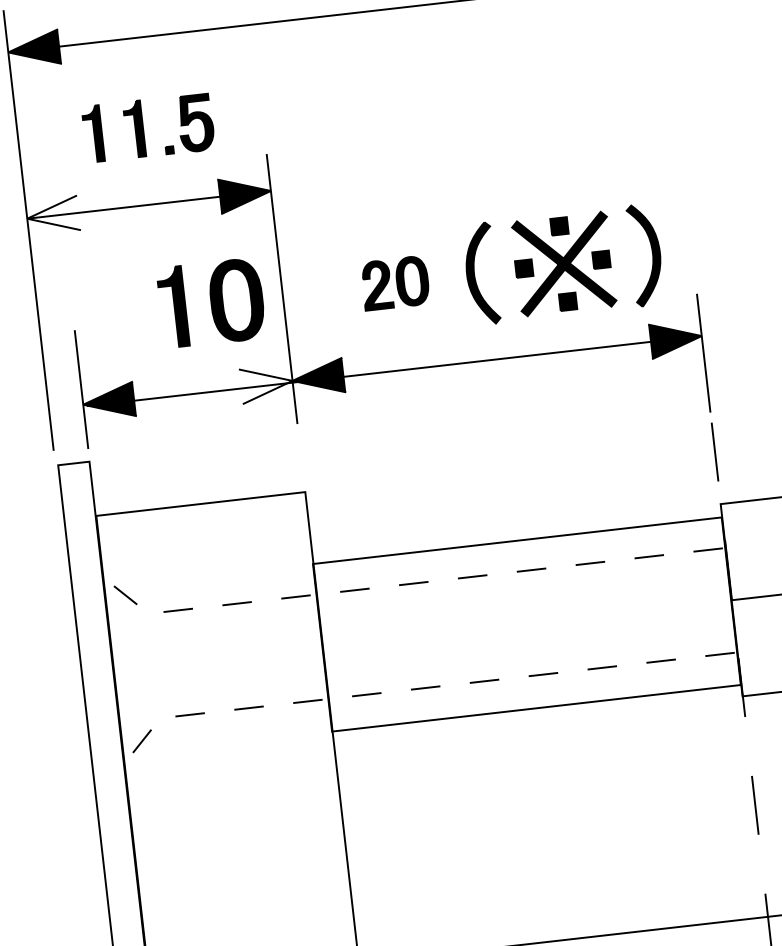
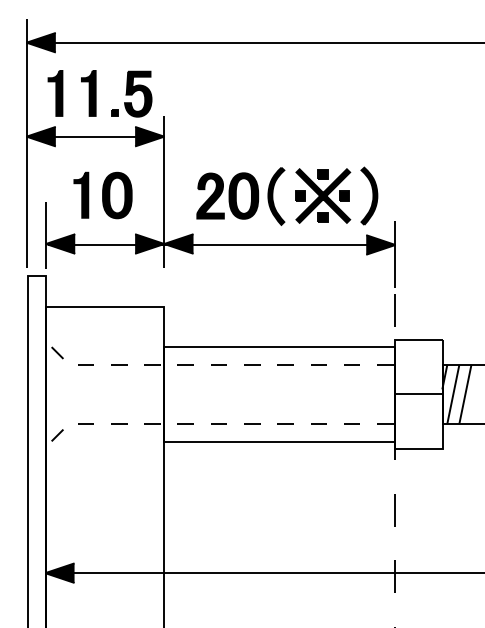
part: (147, 127) -> (99, 93), size x1.43
fill: (51, 215) -> (40, 136), added
part: (394, 282) -> (227, 195), size x1.67
part: (210, 303) -> (102, 195), moved
fill: (266, 383) -> (149, 243), added

